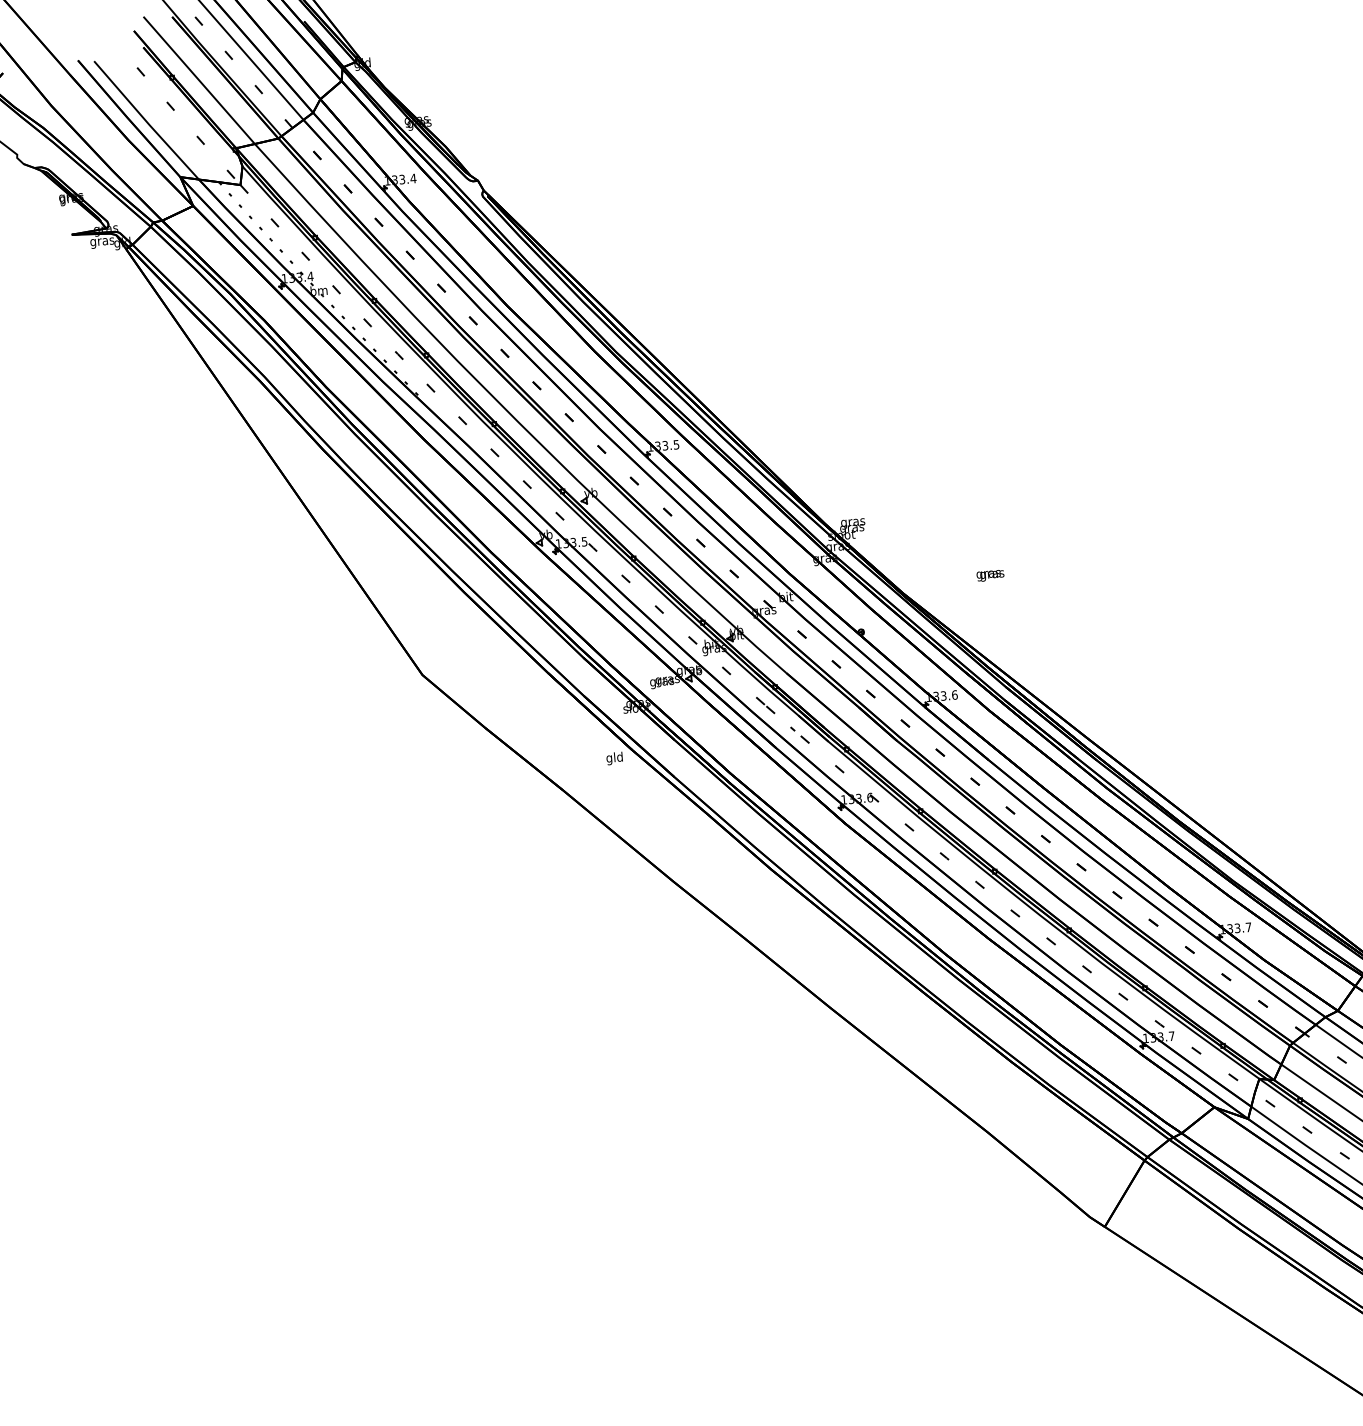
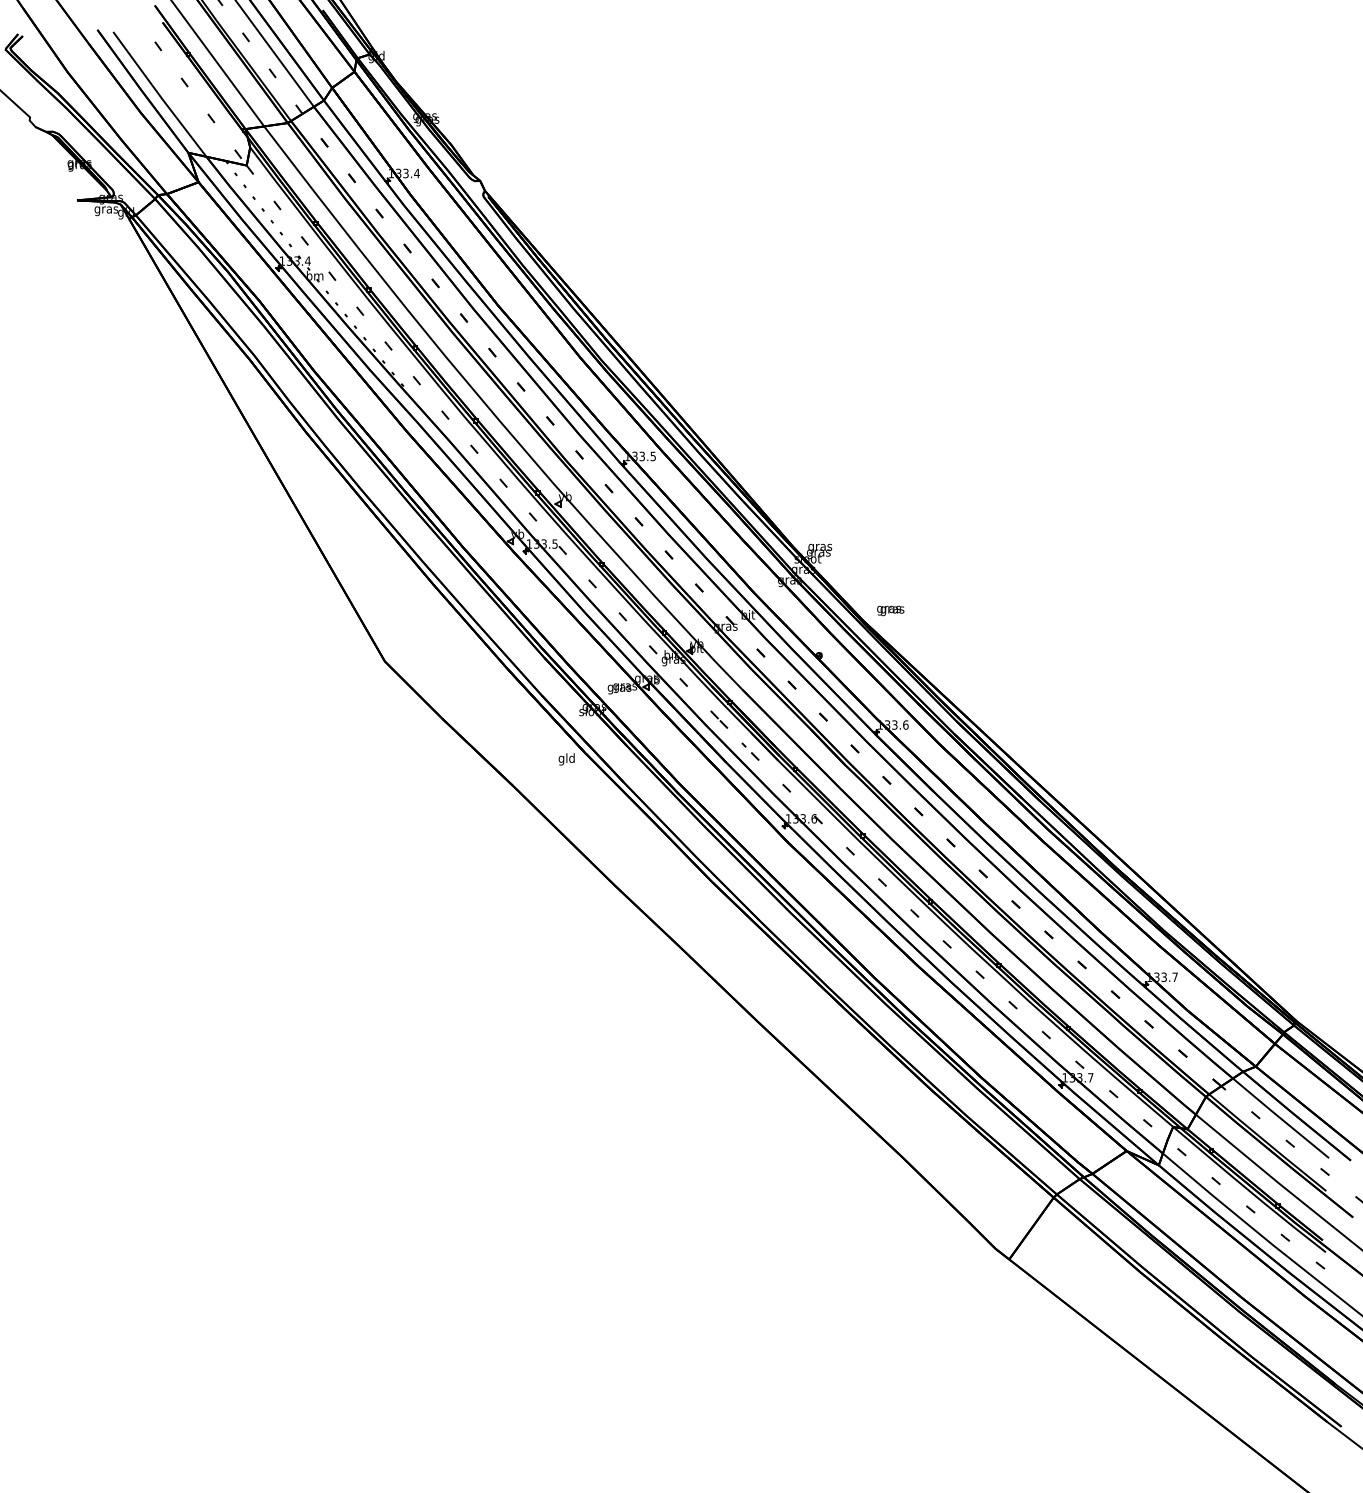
text: (990, 575) -> (890, 610), moved

